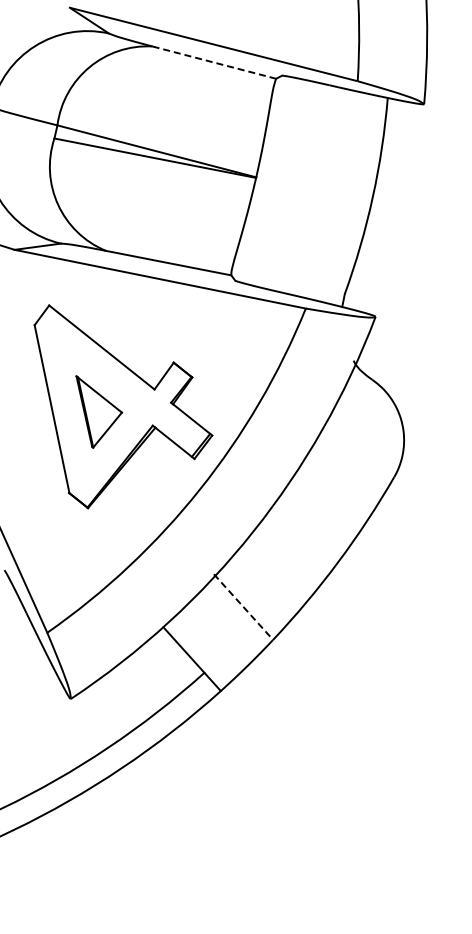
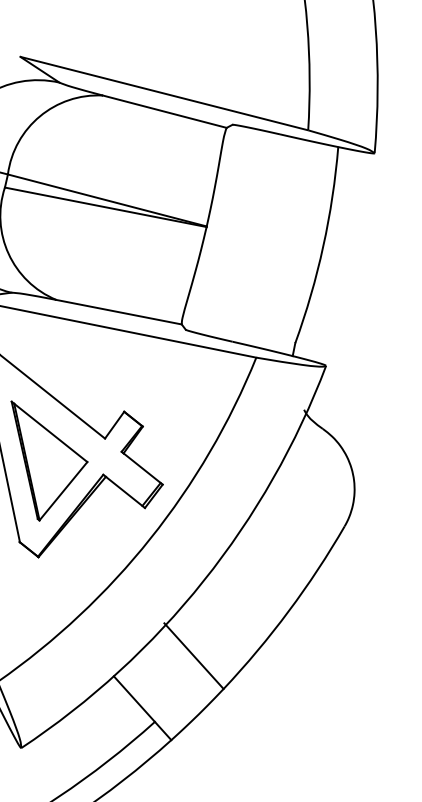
line: (214, 62) -> (164, 111), dashed -> solid
part: (99, 411) -> (49, 460), size x1.67
line: (243, 607) -> (193, 656), dashed -> solid

